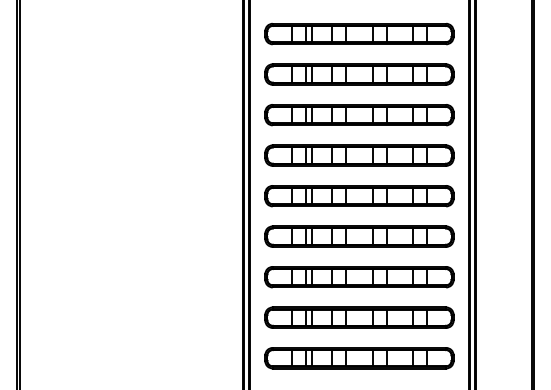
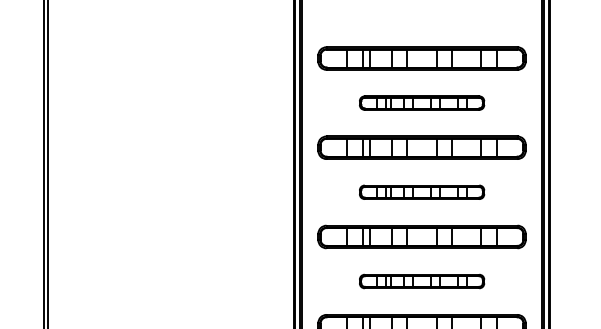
part: (359, 74) -> (422, 103), size x0.6
part: (359, 155) -> (422, 192), size x0.6
part: (359, 236) -> (422, 281), size x0.6

